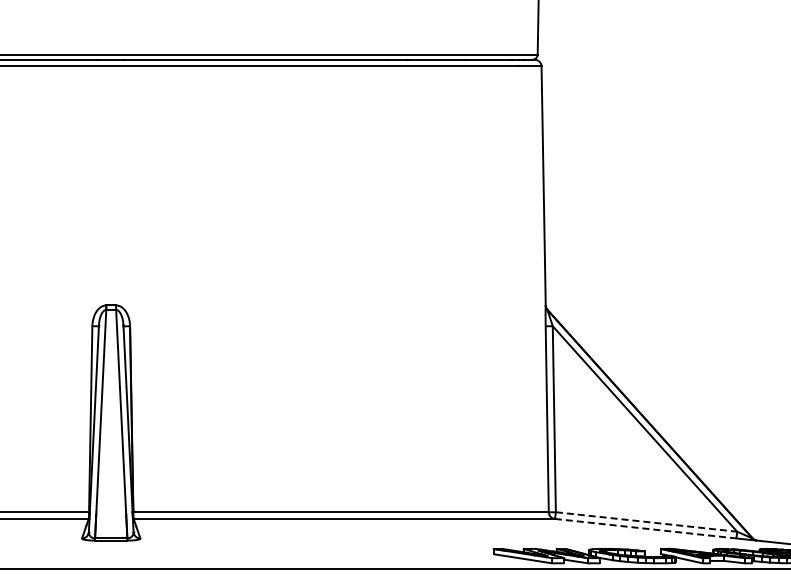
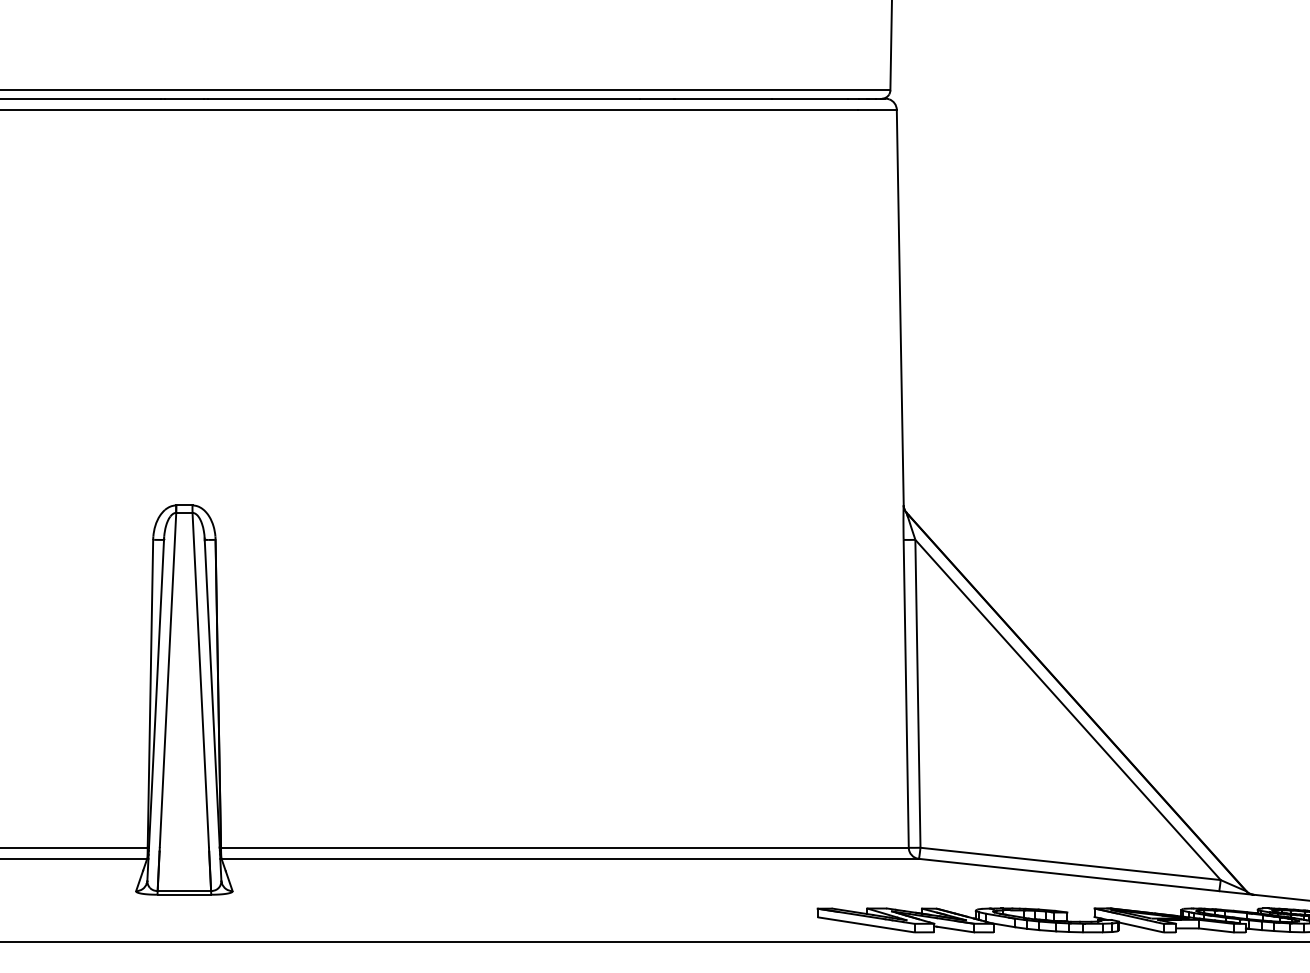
line: (647, 522) -> (1072, 864), dashed -> solid
line: (646, 528) -> (1070, 874), dashed -> solid

